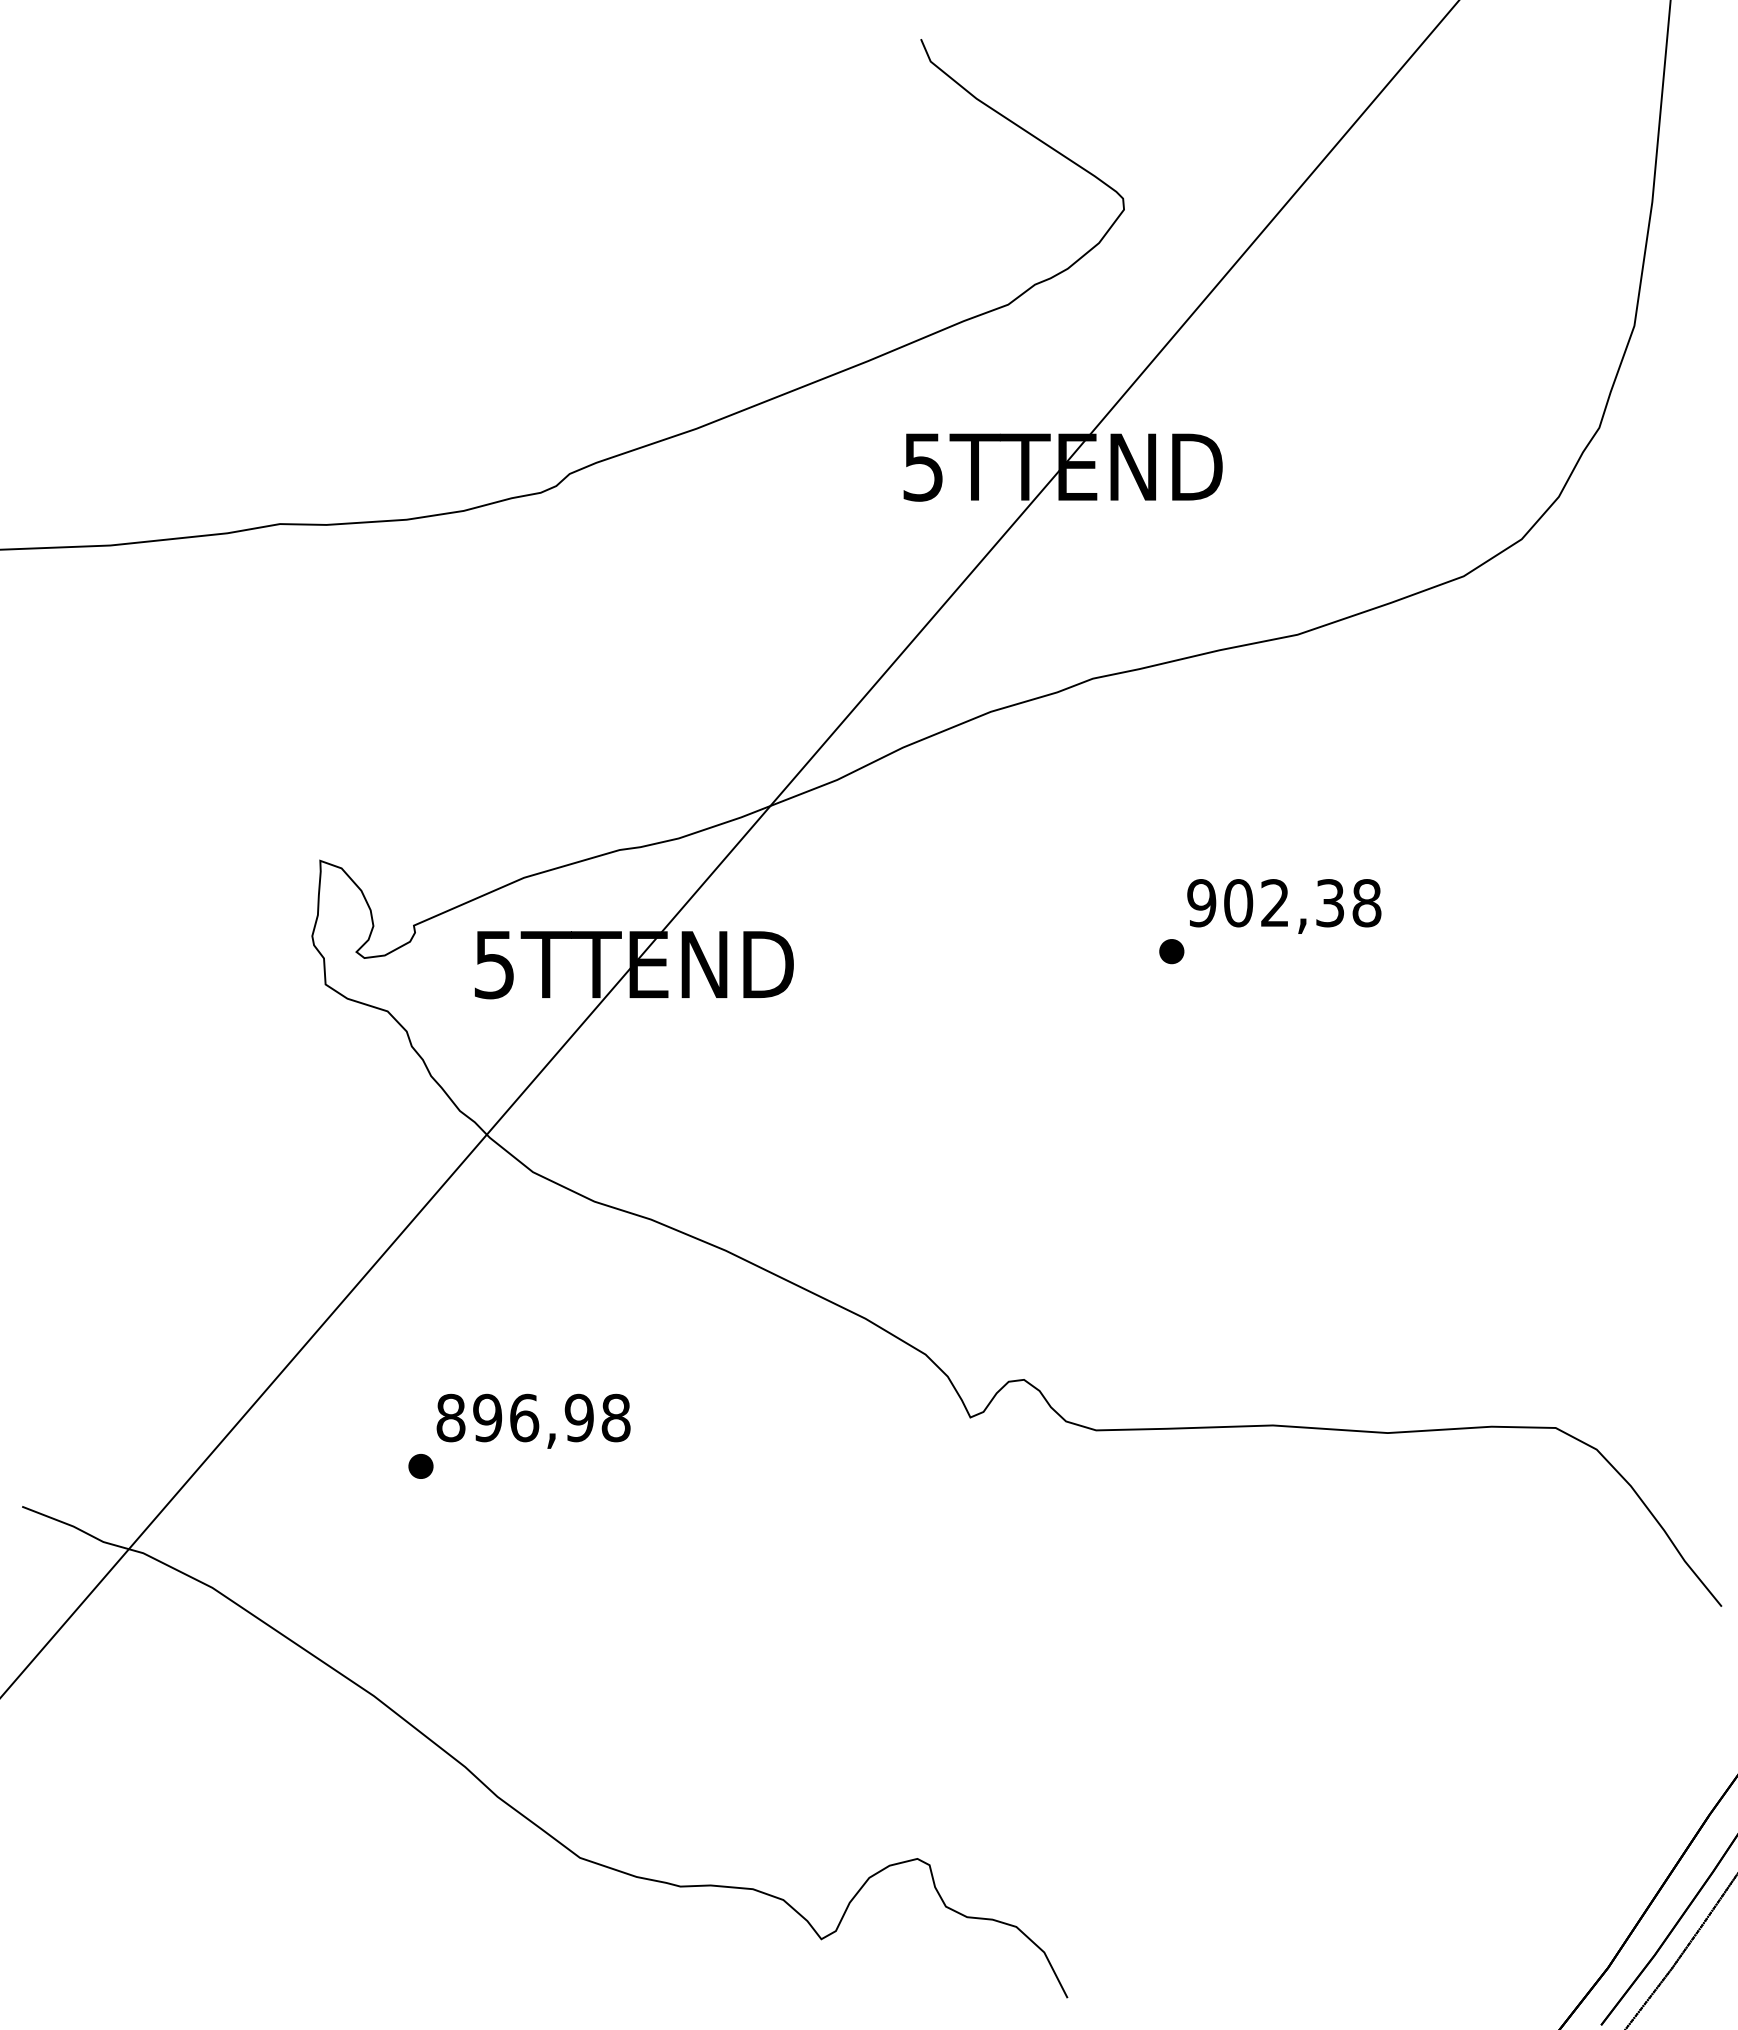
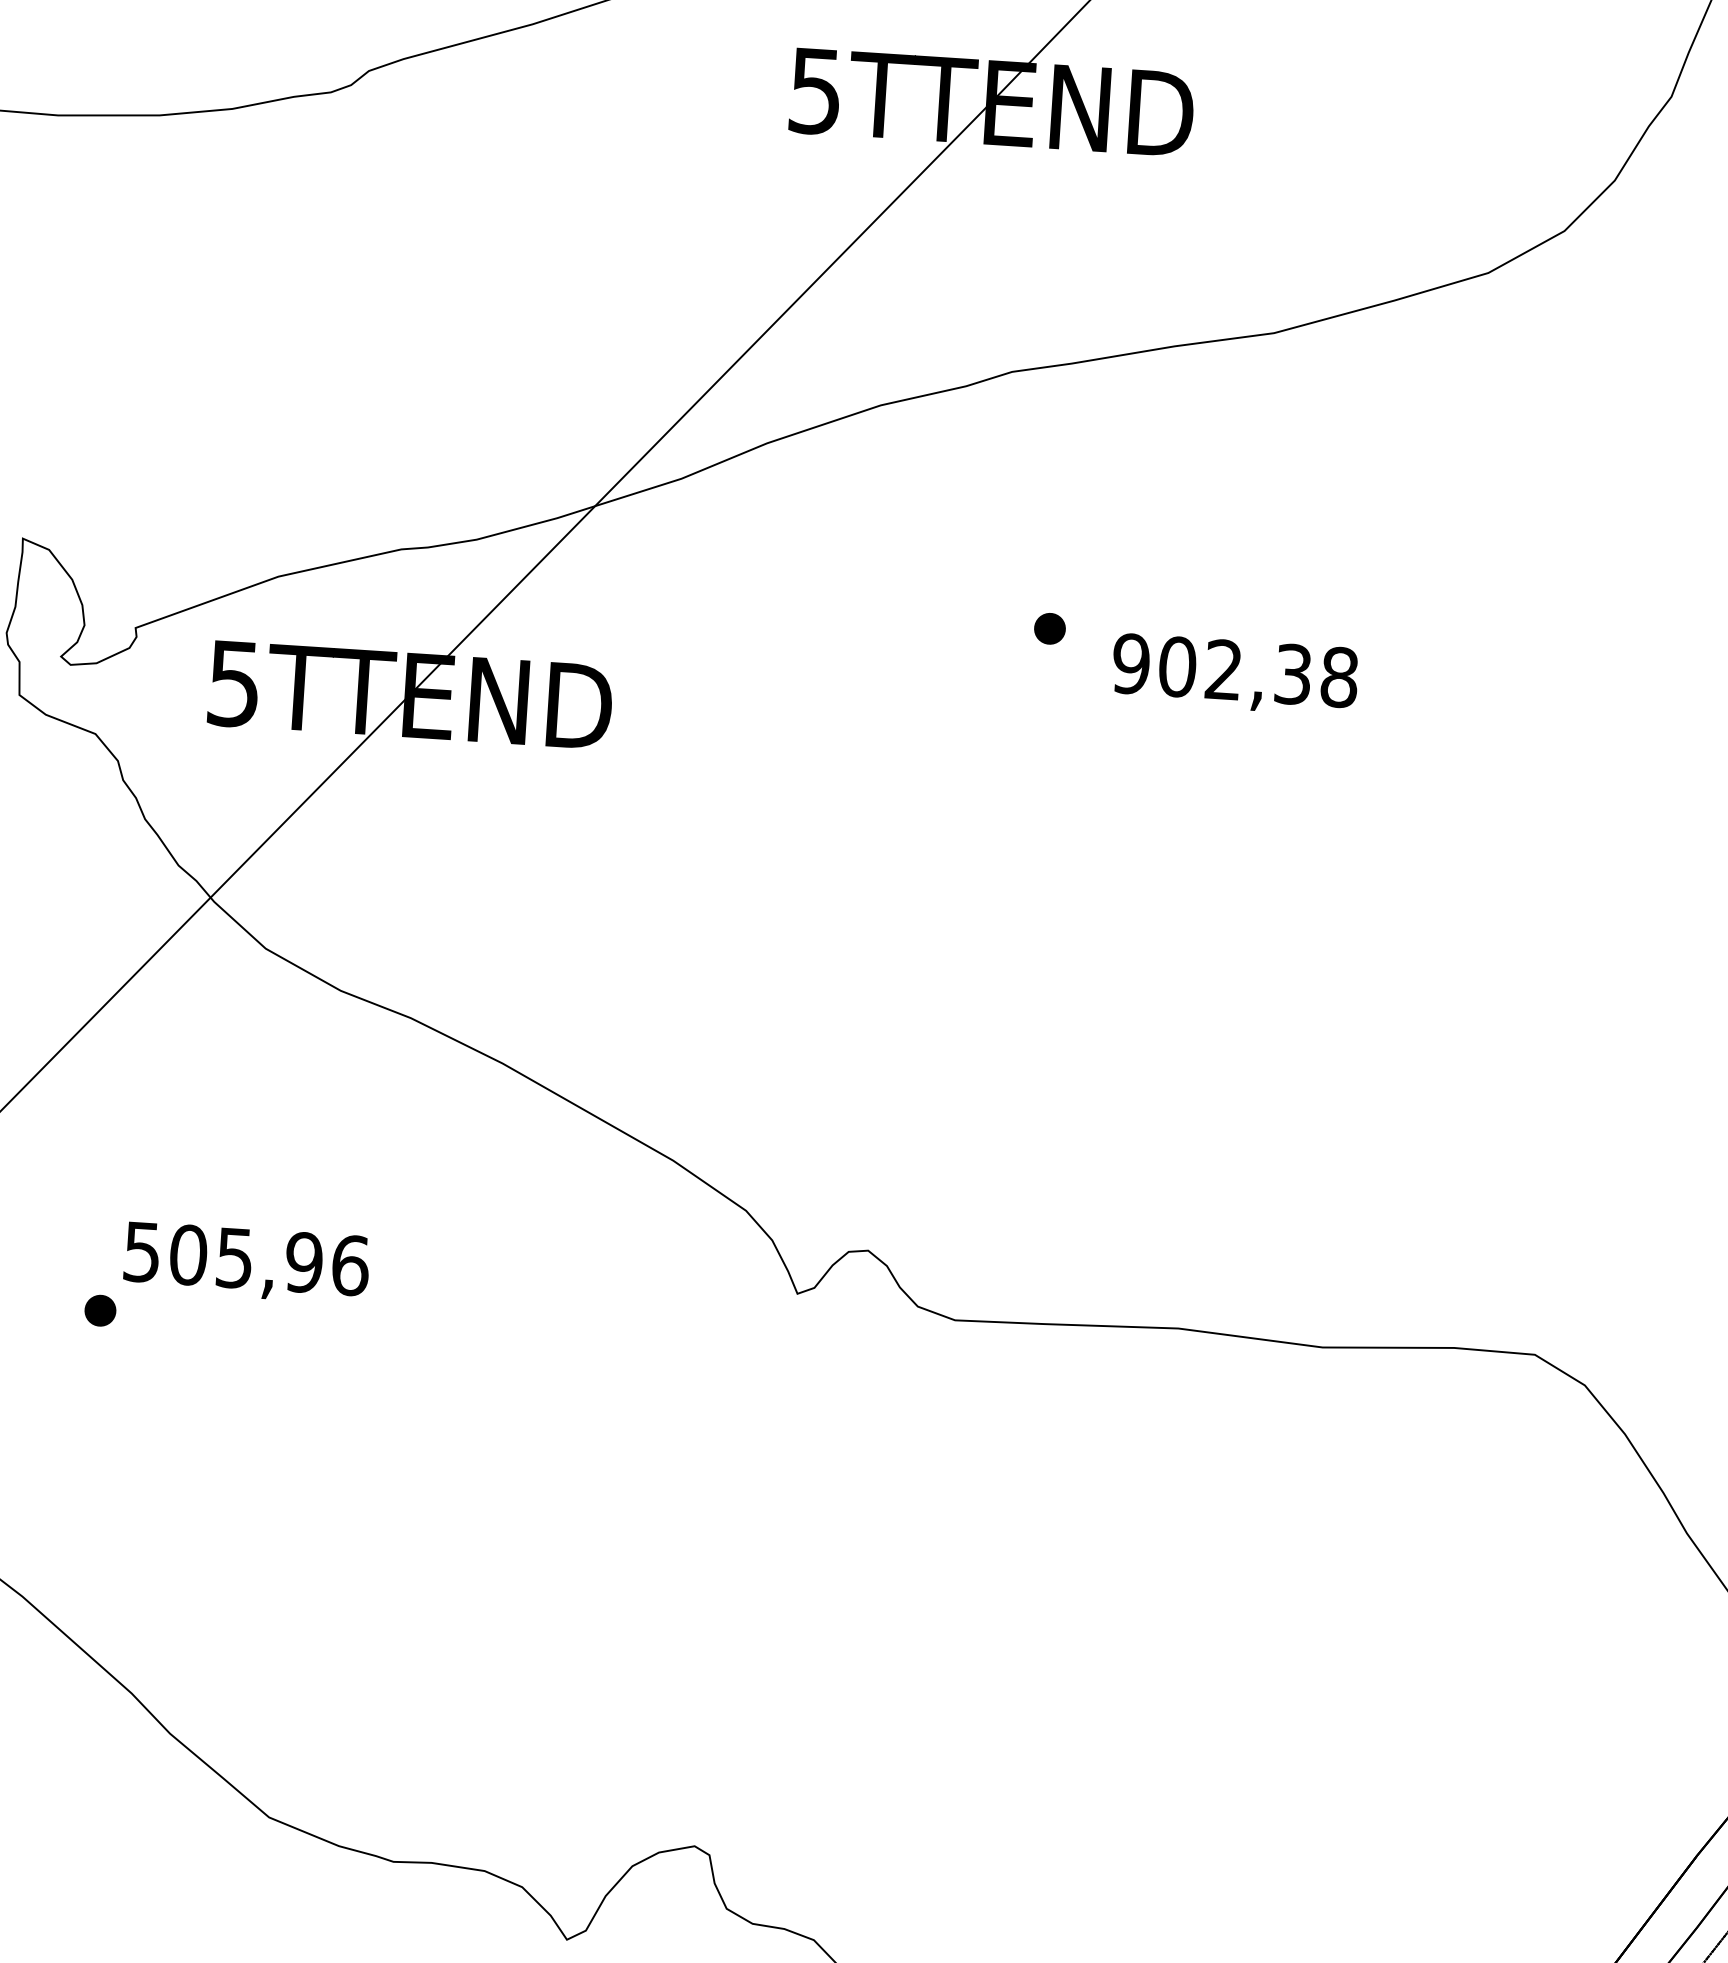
part: (1171, 951) -> (1049, 628), moved
text: (533, 1417) -> (246, 1258), 896,98 -> 505,96

